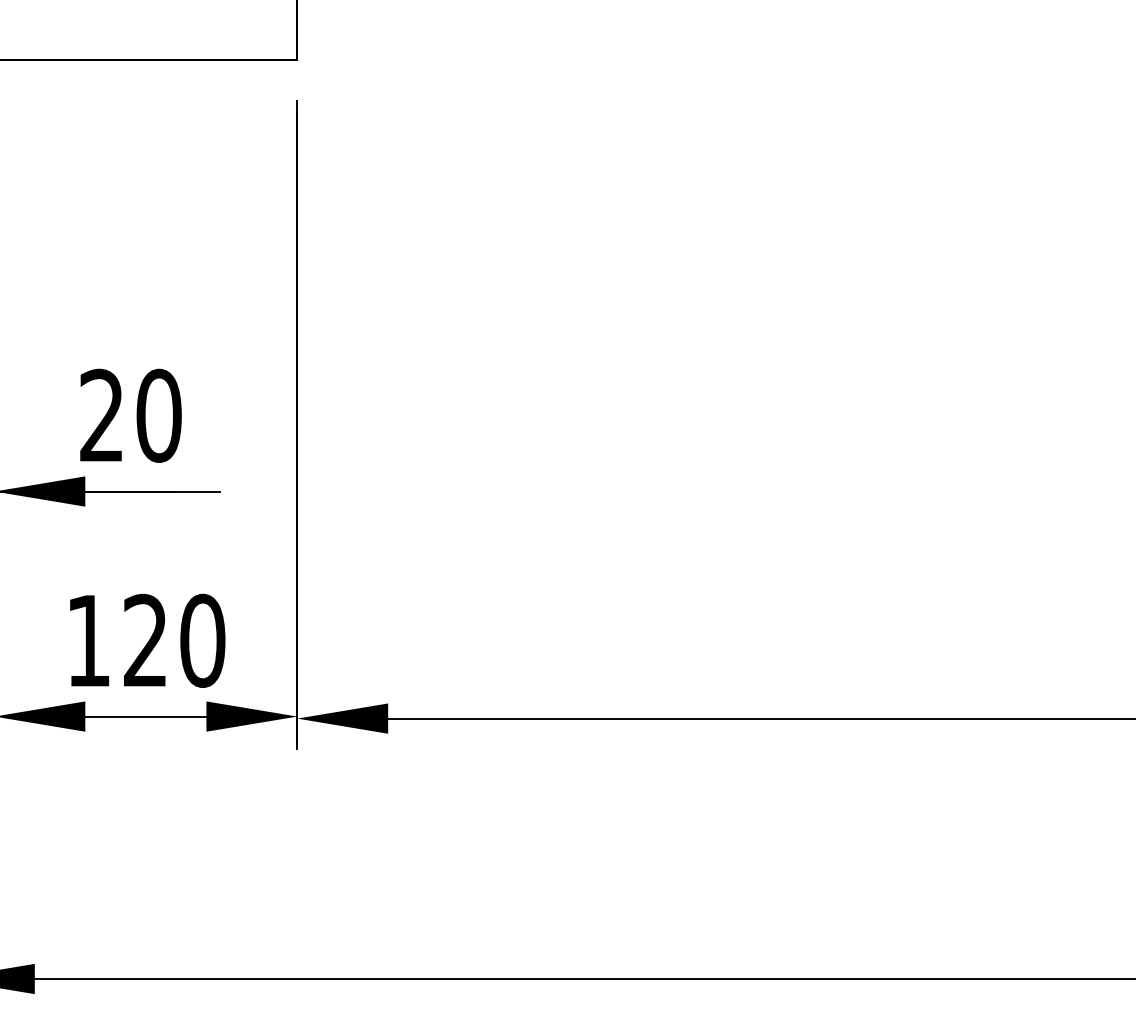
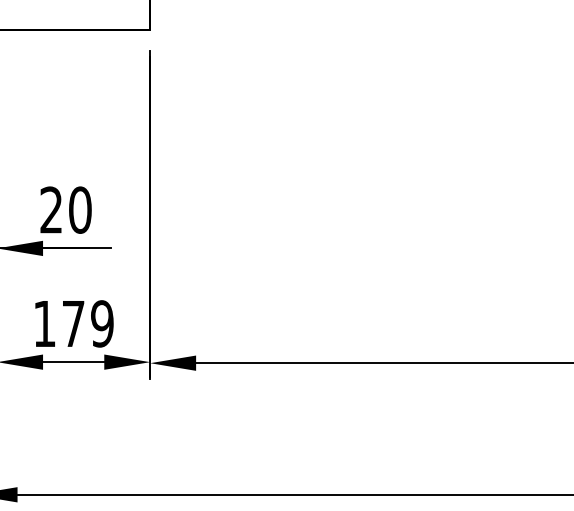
text: (173, 640) -> (87, 323), 120 -> 179

